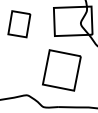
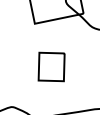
part: (61, 70) -> (51, 67), size x0.6

